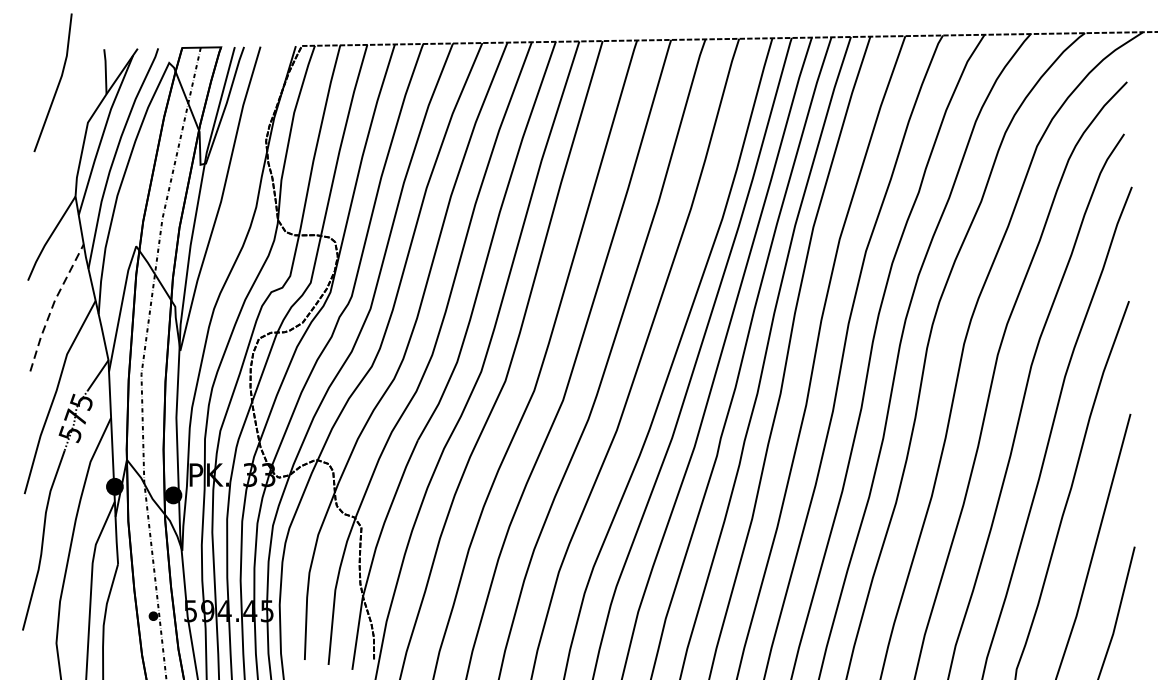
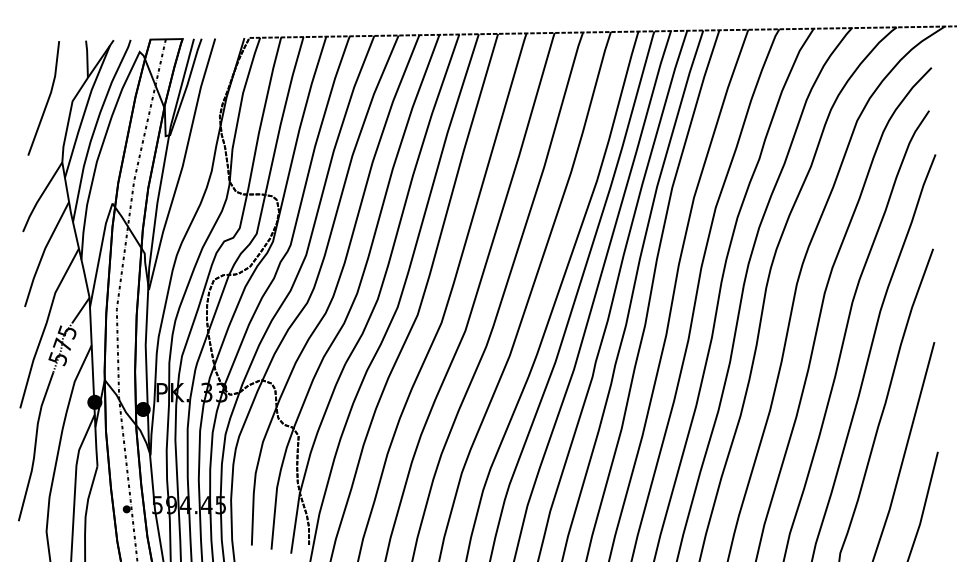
line: (57, 82) -> (47, 98), moved
line: (52, 305) -> (43, 252), dashed -> solid

